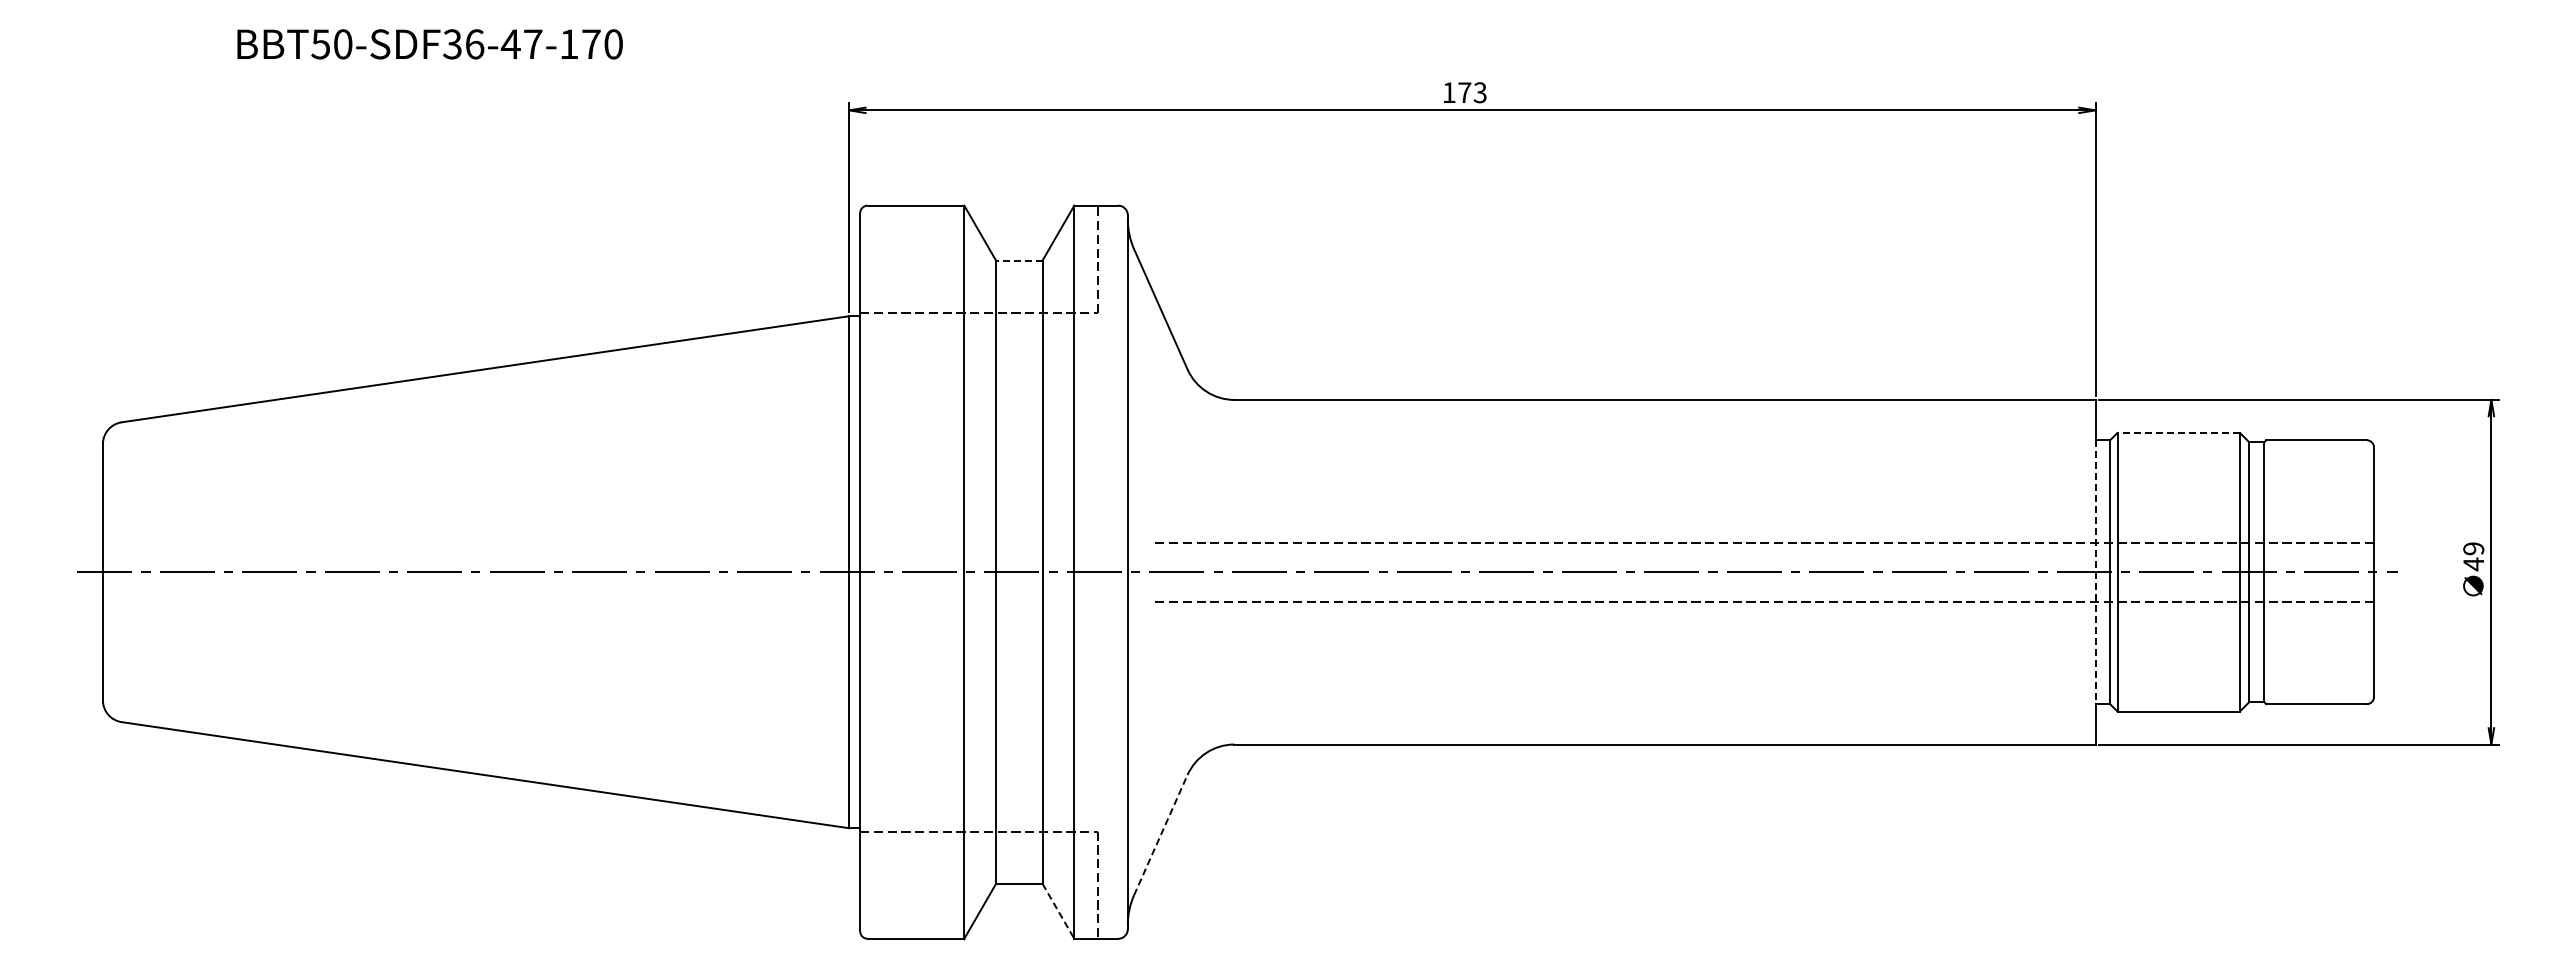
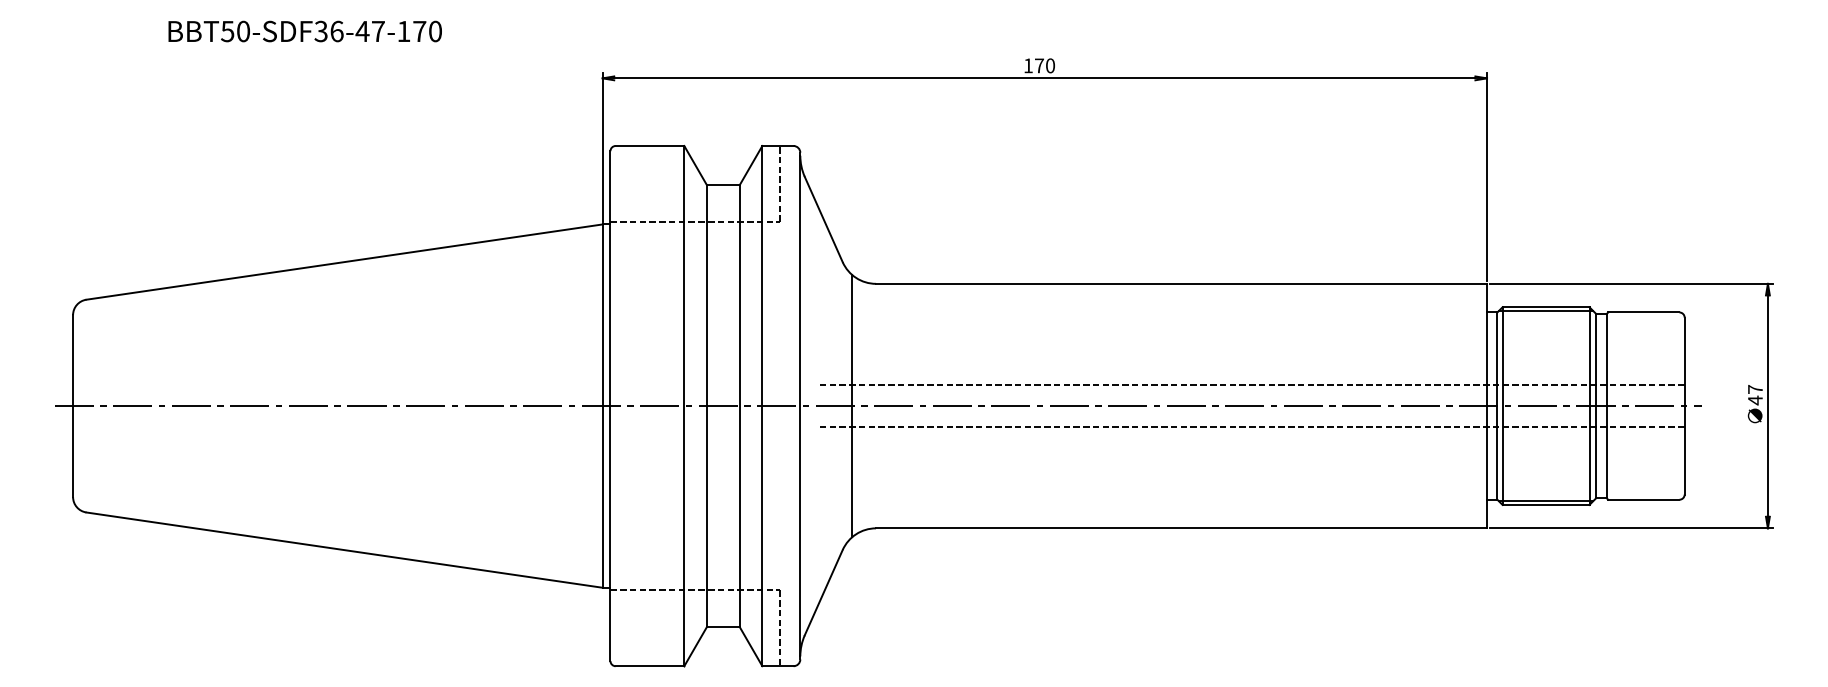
text: (1479, 92) -> (1049, 65), 173 -> 170
line: (1018, 260) -> (722, 184), dashed -> solid
line: (2178, 432) -> (1545, 306), dashed -> solid
line: (2178, 438) -> (1545, 311), added
text: (2473, 548) -> (1755, 389), 49 -> 47
line: (1201, 571) -> (852, 405), added
line: (2095, 572) -> (1487, 406), dashed -> solid
line: (2178, 706) -> (1545, 501), added
line: (1160, 835) -> (823, 592), dashed -> solid
line: (1058, 911) -> (751, 646), dashed -> solid

